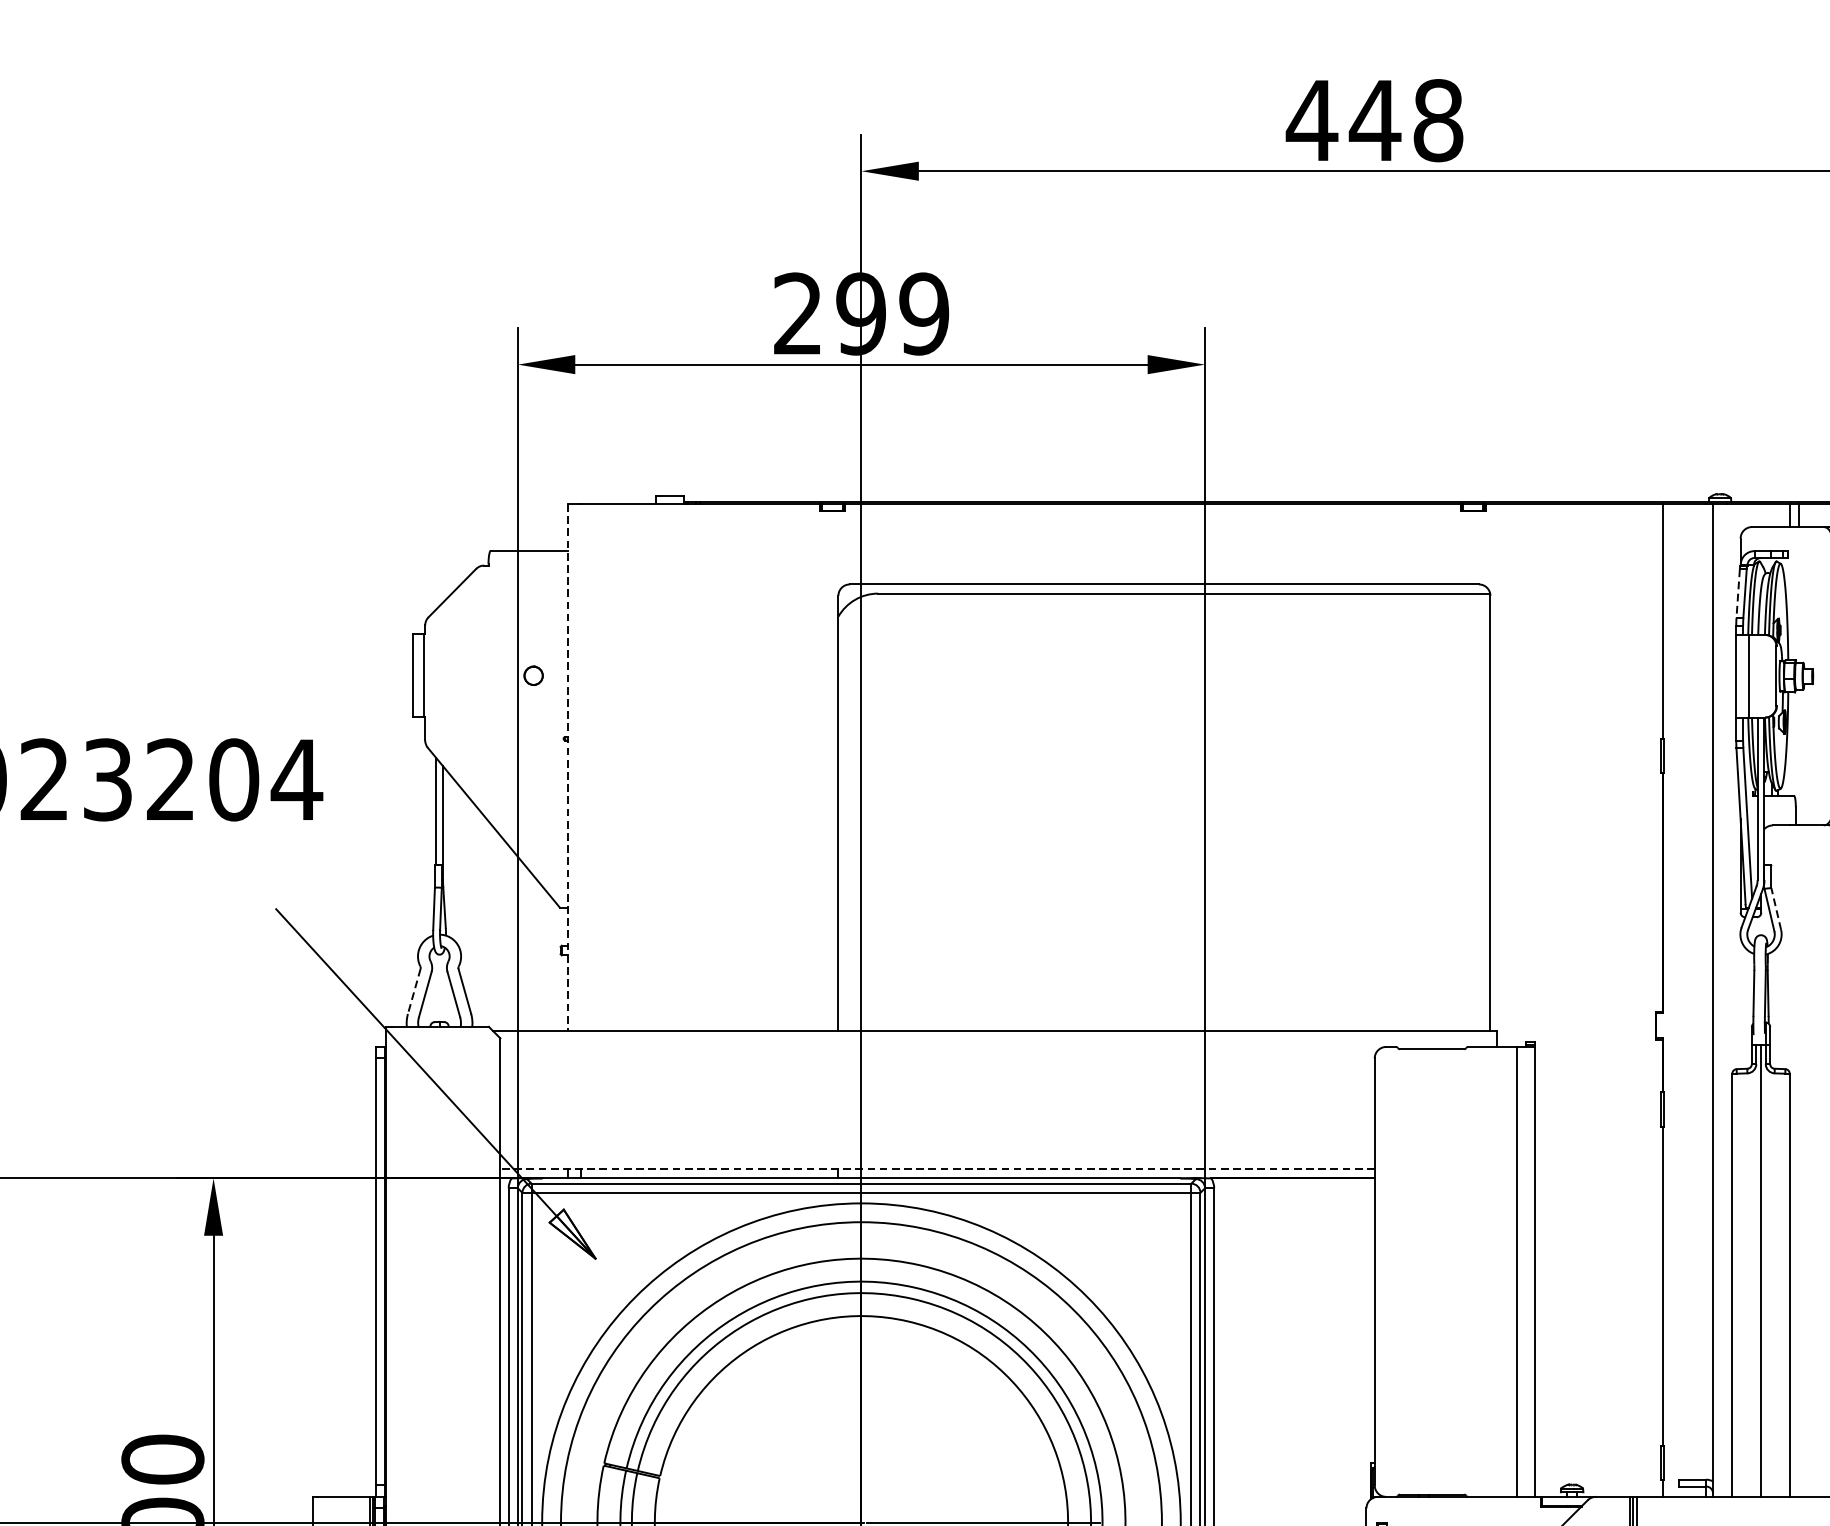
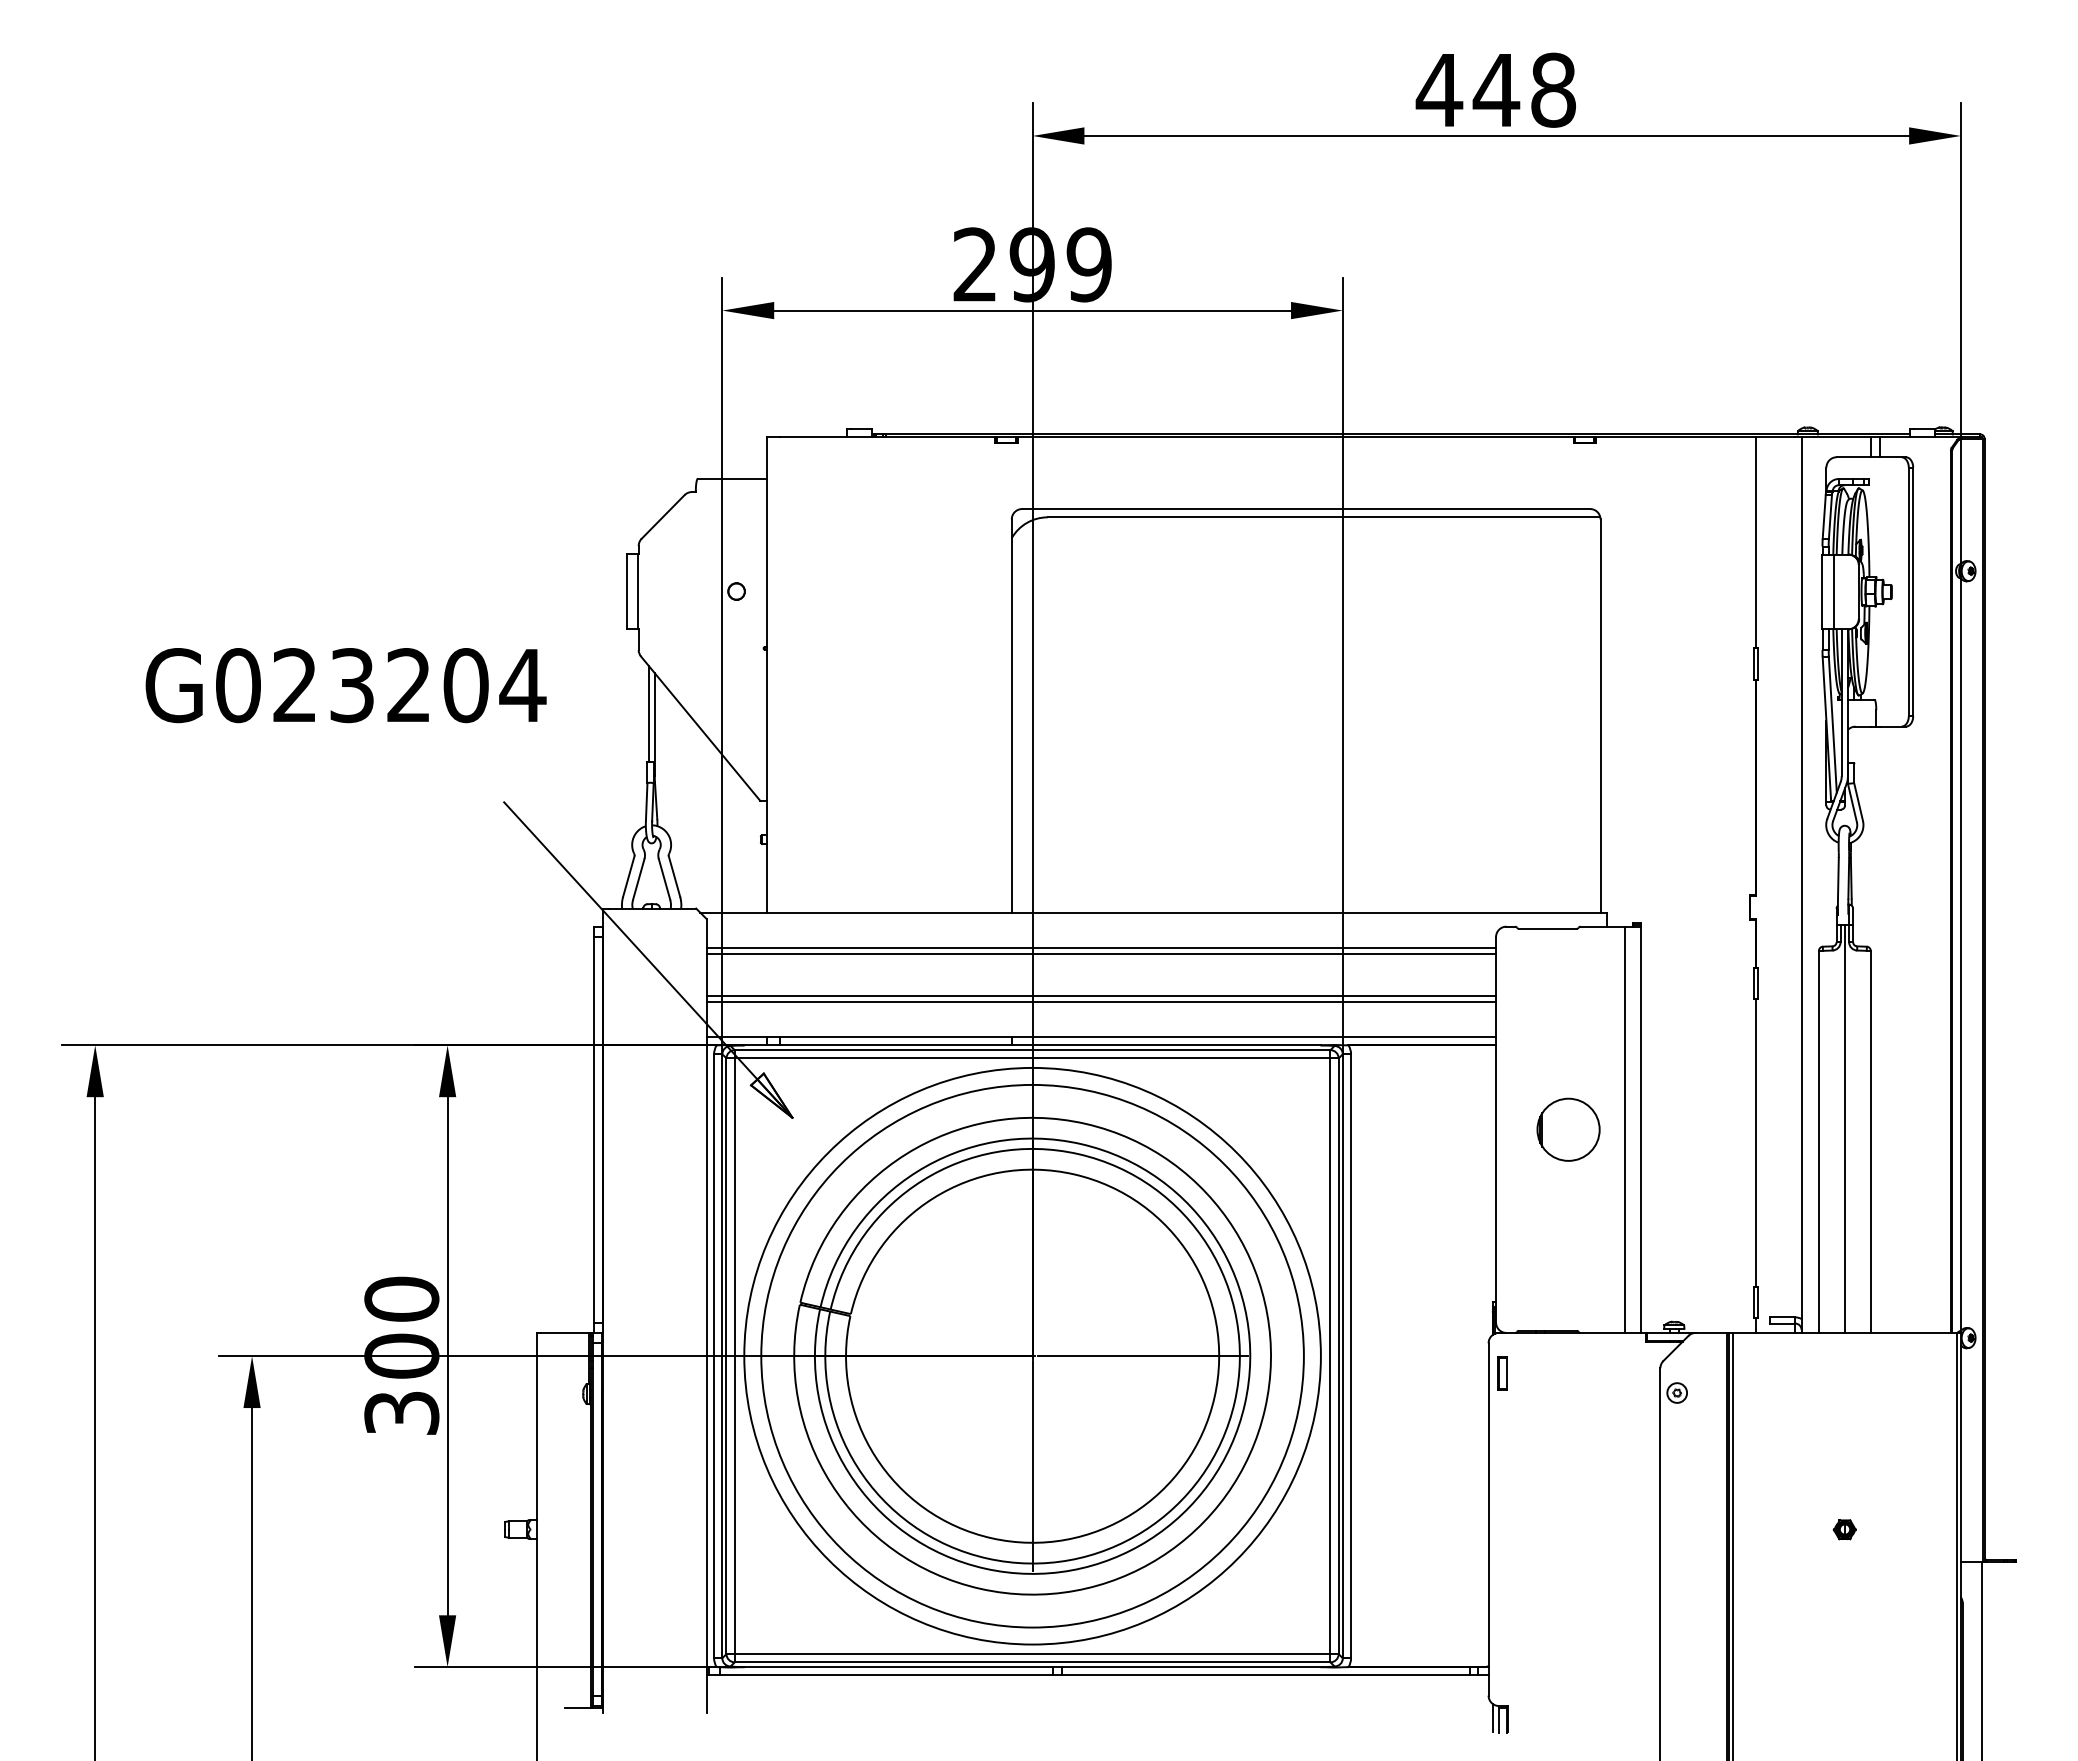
line: (1738, 593) -> (1824, 517), dashed -> solid
line: (567, 768) -> (767, 675), dashed -> solid
line: (1776, 908) -> (1858, 801), dashed -> solid
line: (413, 992) -> (628, 877), dashed -> solid
line: (937, 1070) -> (1101, 947), added
line: (937, 1077) -> (1101, 954), added
line: (937, 1123) -> (1101, 995), added
line: (937, 1129) -> (1101, 1001), added
line: (937, 1169) -> (1101, 1037), dashed -> solid
part: (1454, 1271) -> (1568, 1129), added

